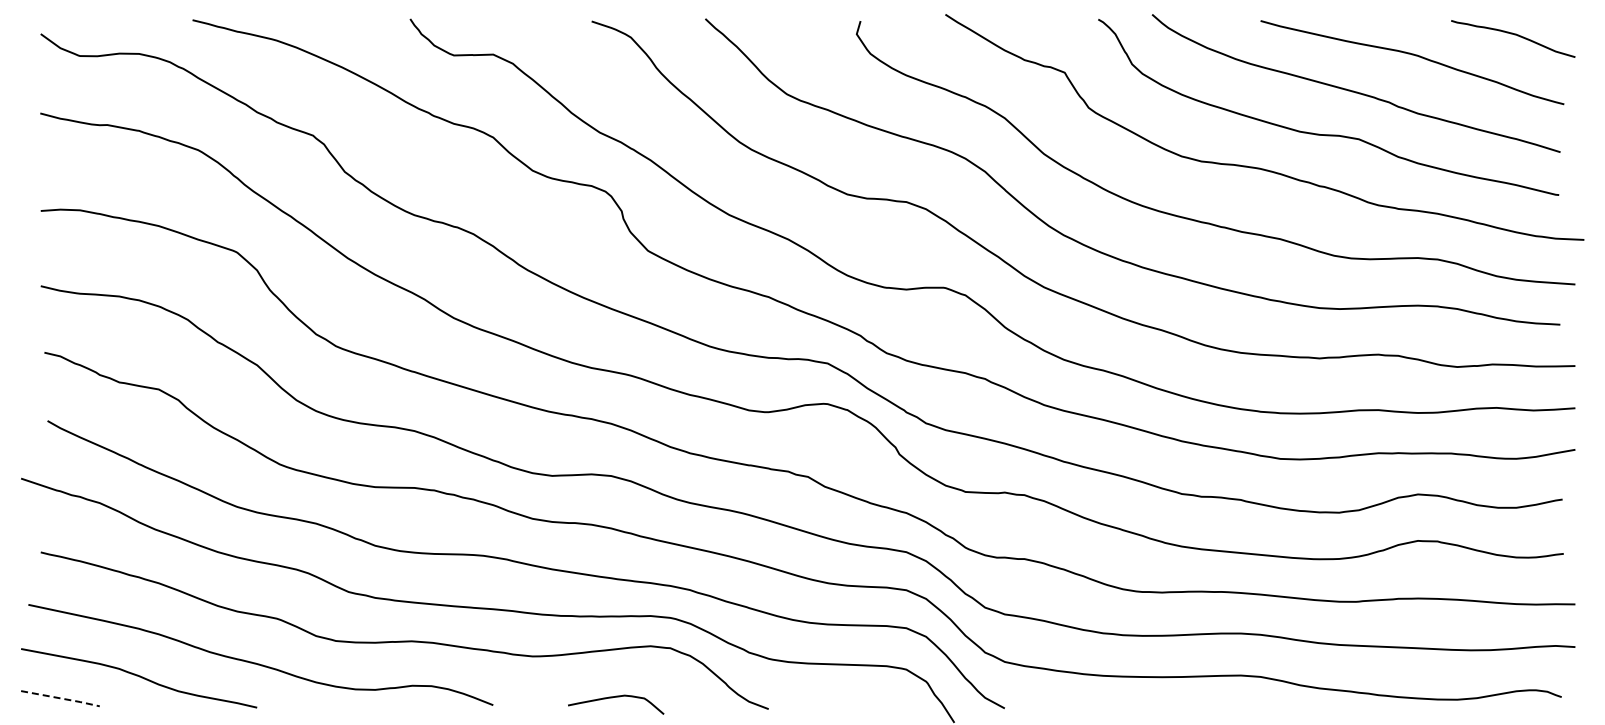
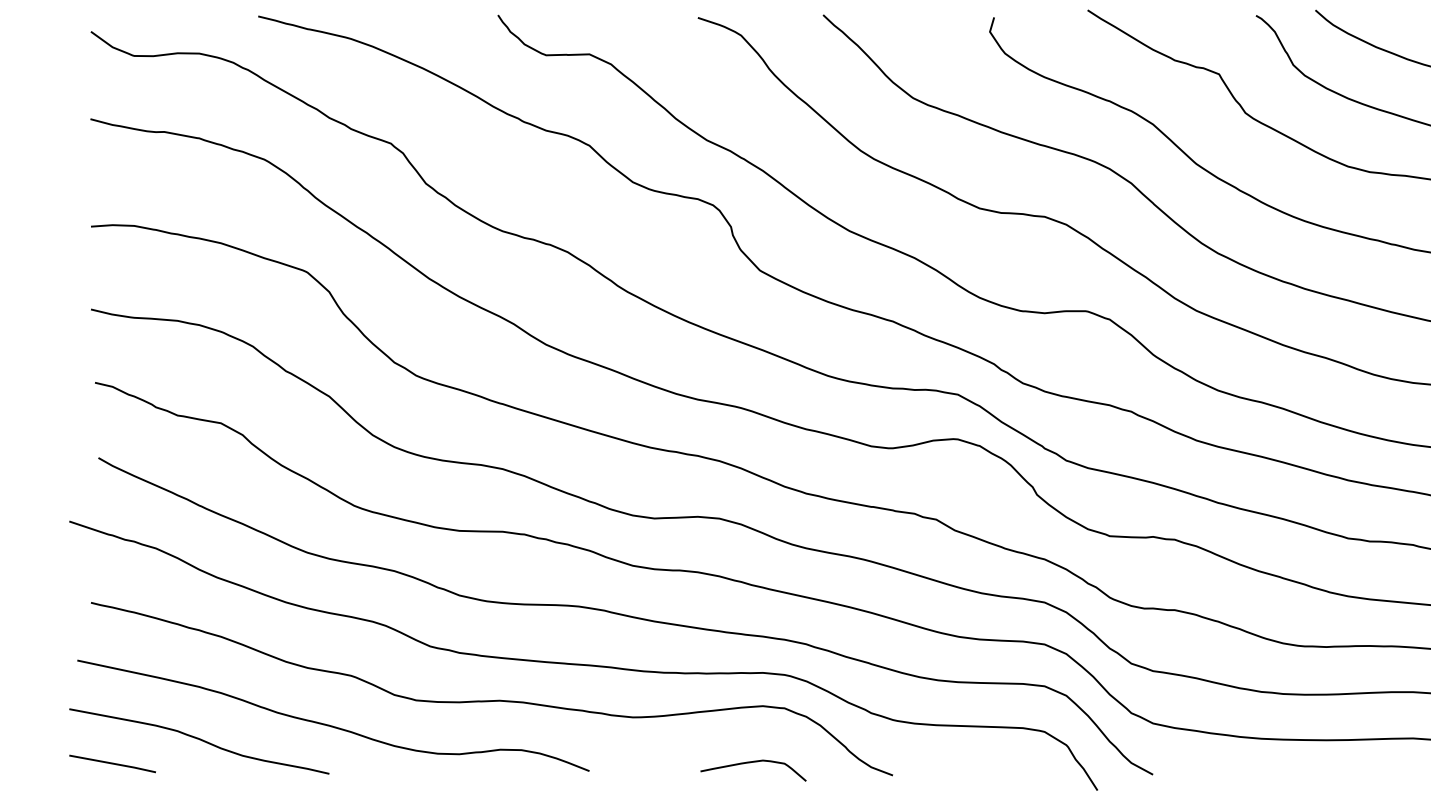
curve: (616, 697) -> (753, 762), moved
line: (61, 698) -> (113, 763), dashed -> solid

